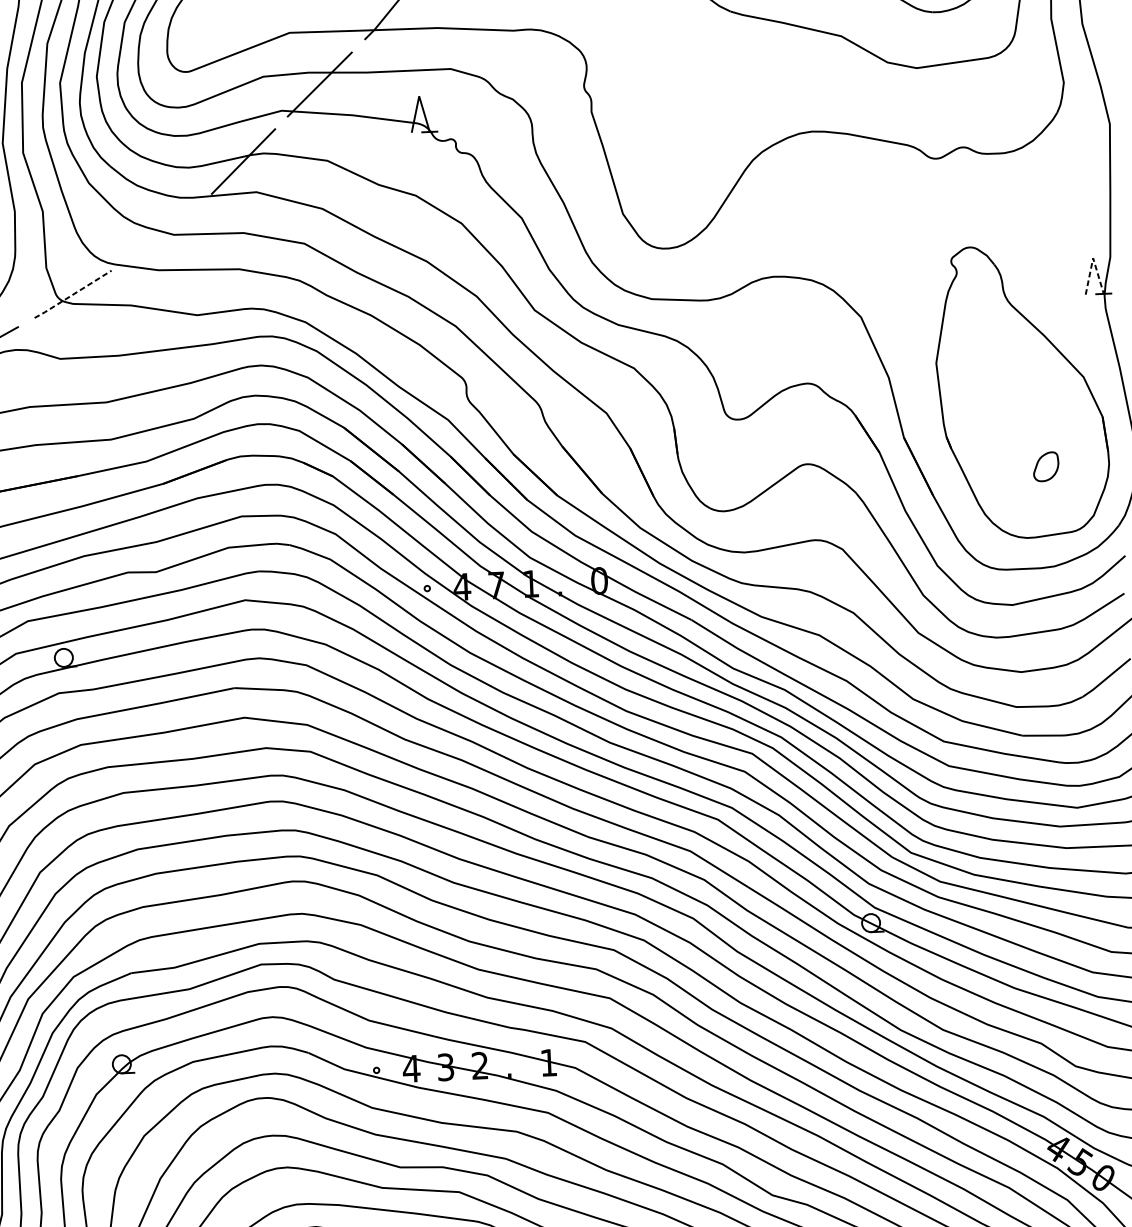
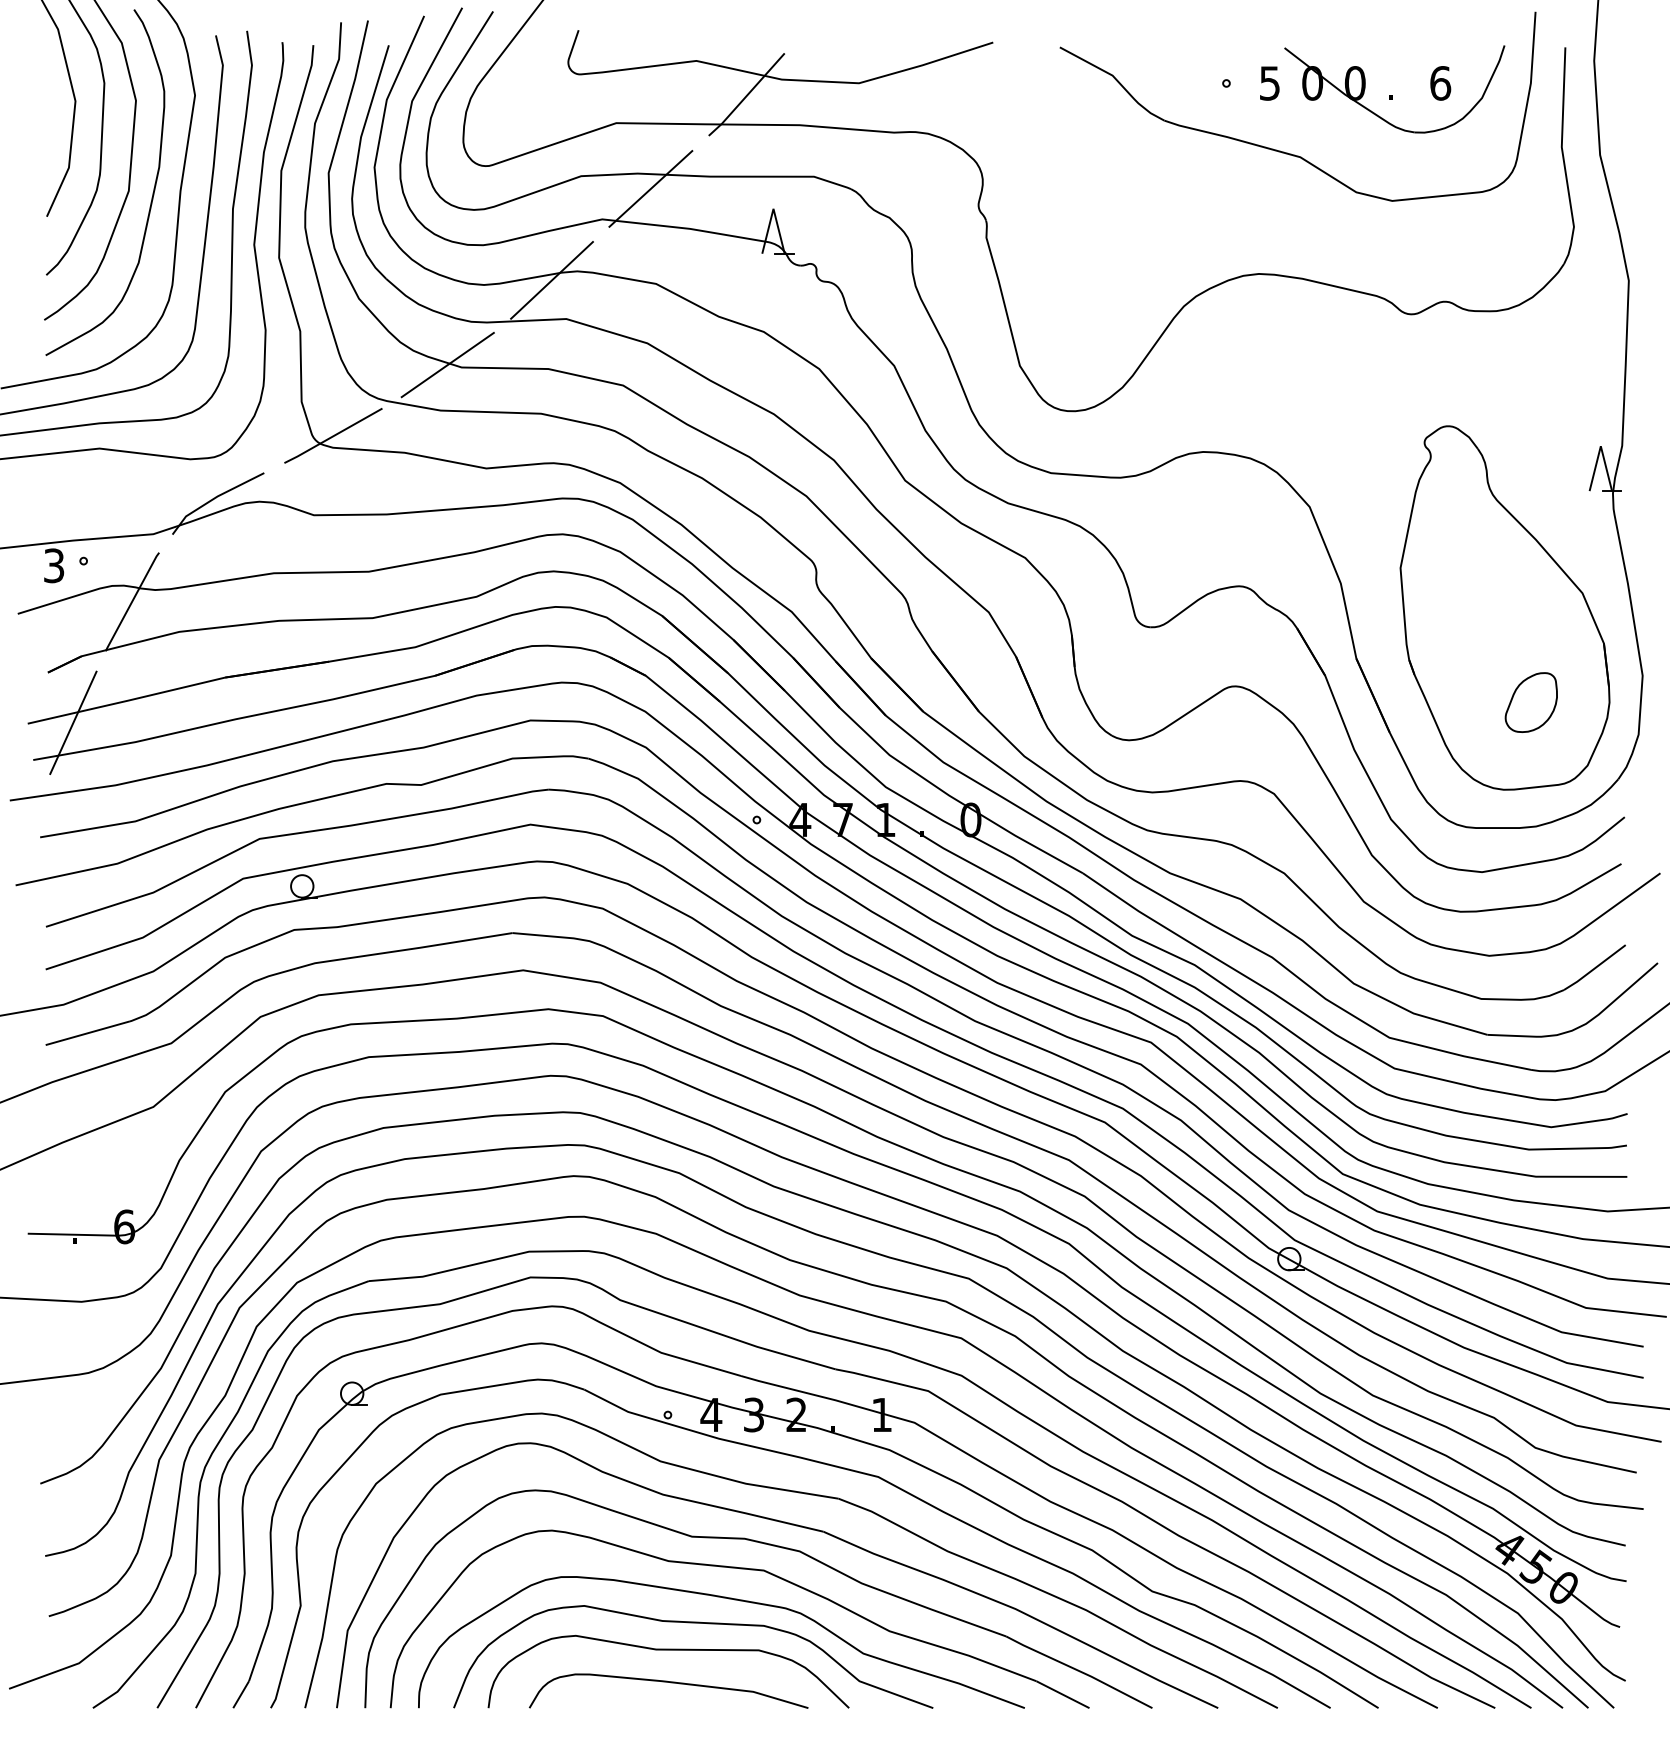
line: (162, 232) -> (447, 364), added
line: (1092, 258) -> (1600, 446), dashed -> solid
line: (73, 294) -> (333, 436), dashed -> solid
part: (1045, 466) -> (1530, 702), size x1.67

